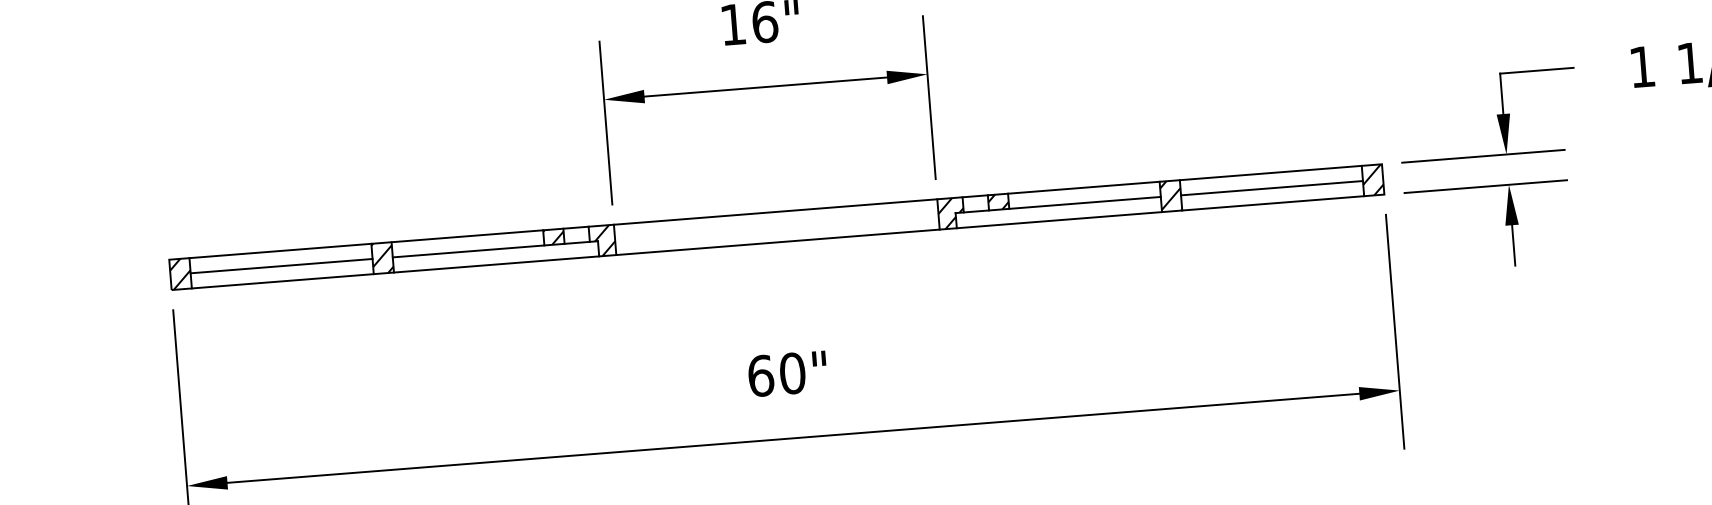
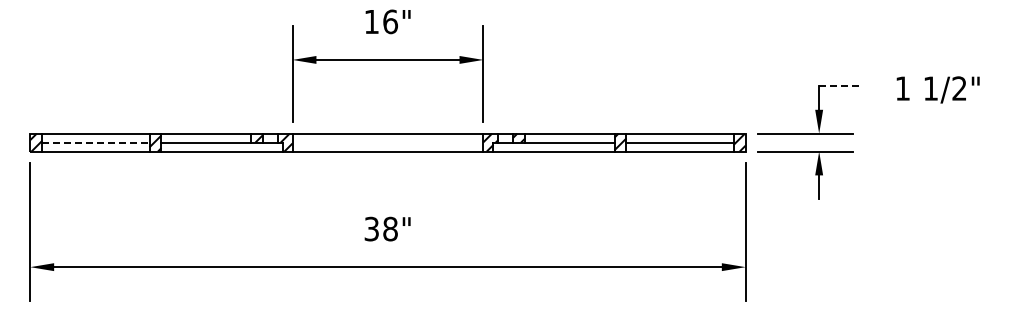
line: (1536, 69) -> (840, 85), solid -> dashed
line: (280, 266) -> (95, 142), solid -> dashed
text: (775, 373) -> (380, 228), 60" -> 38"

